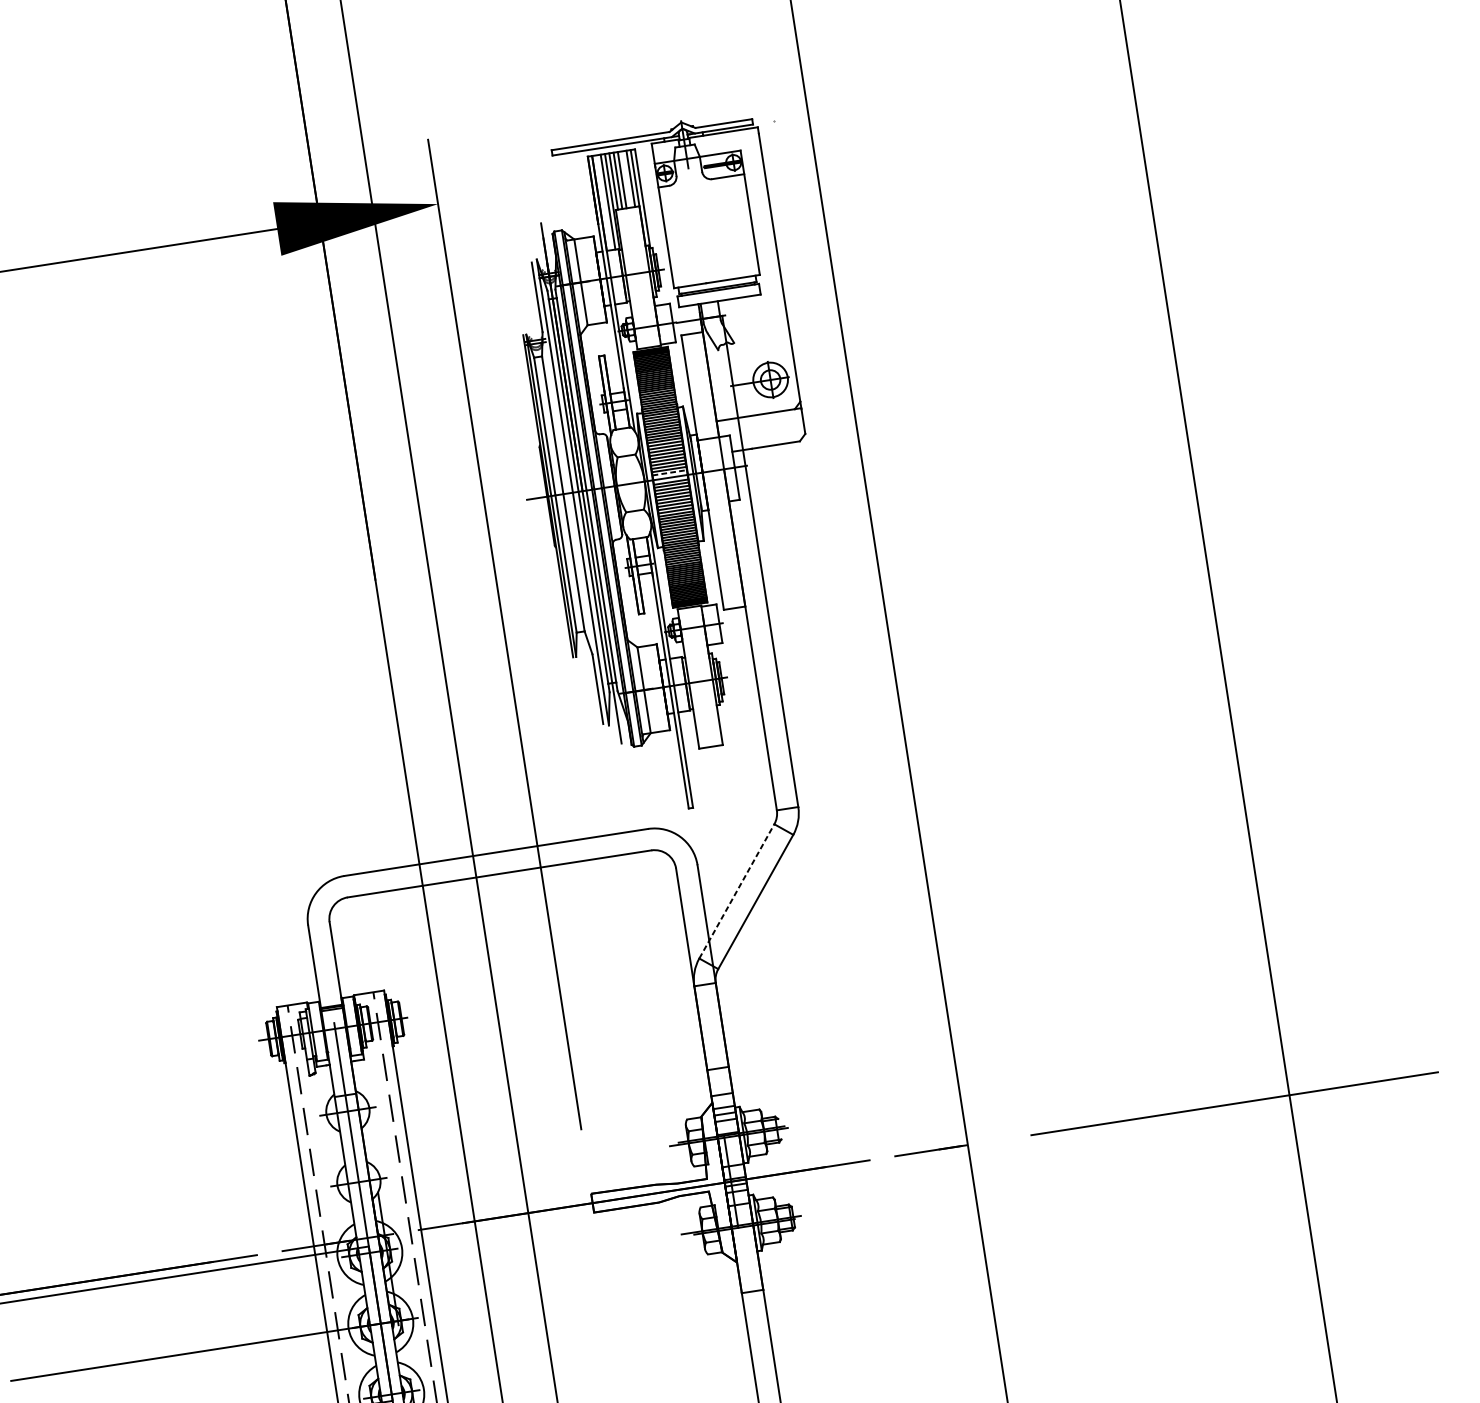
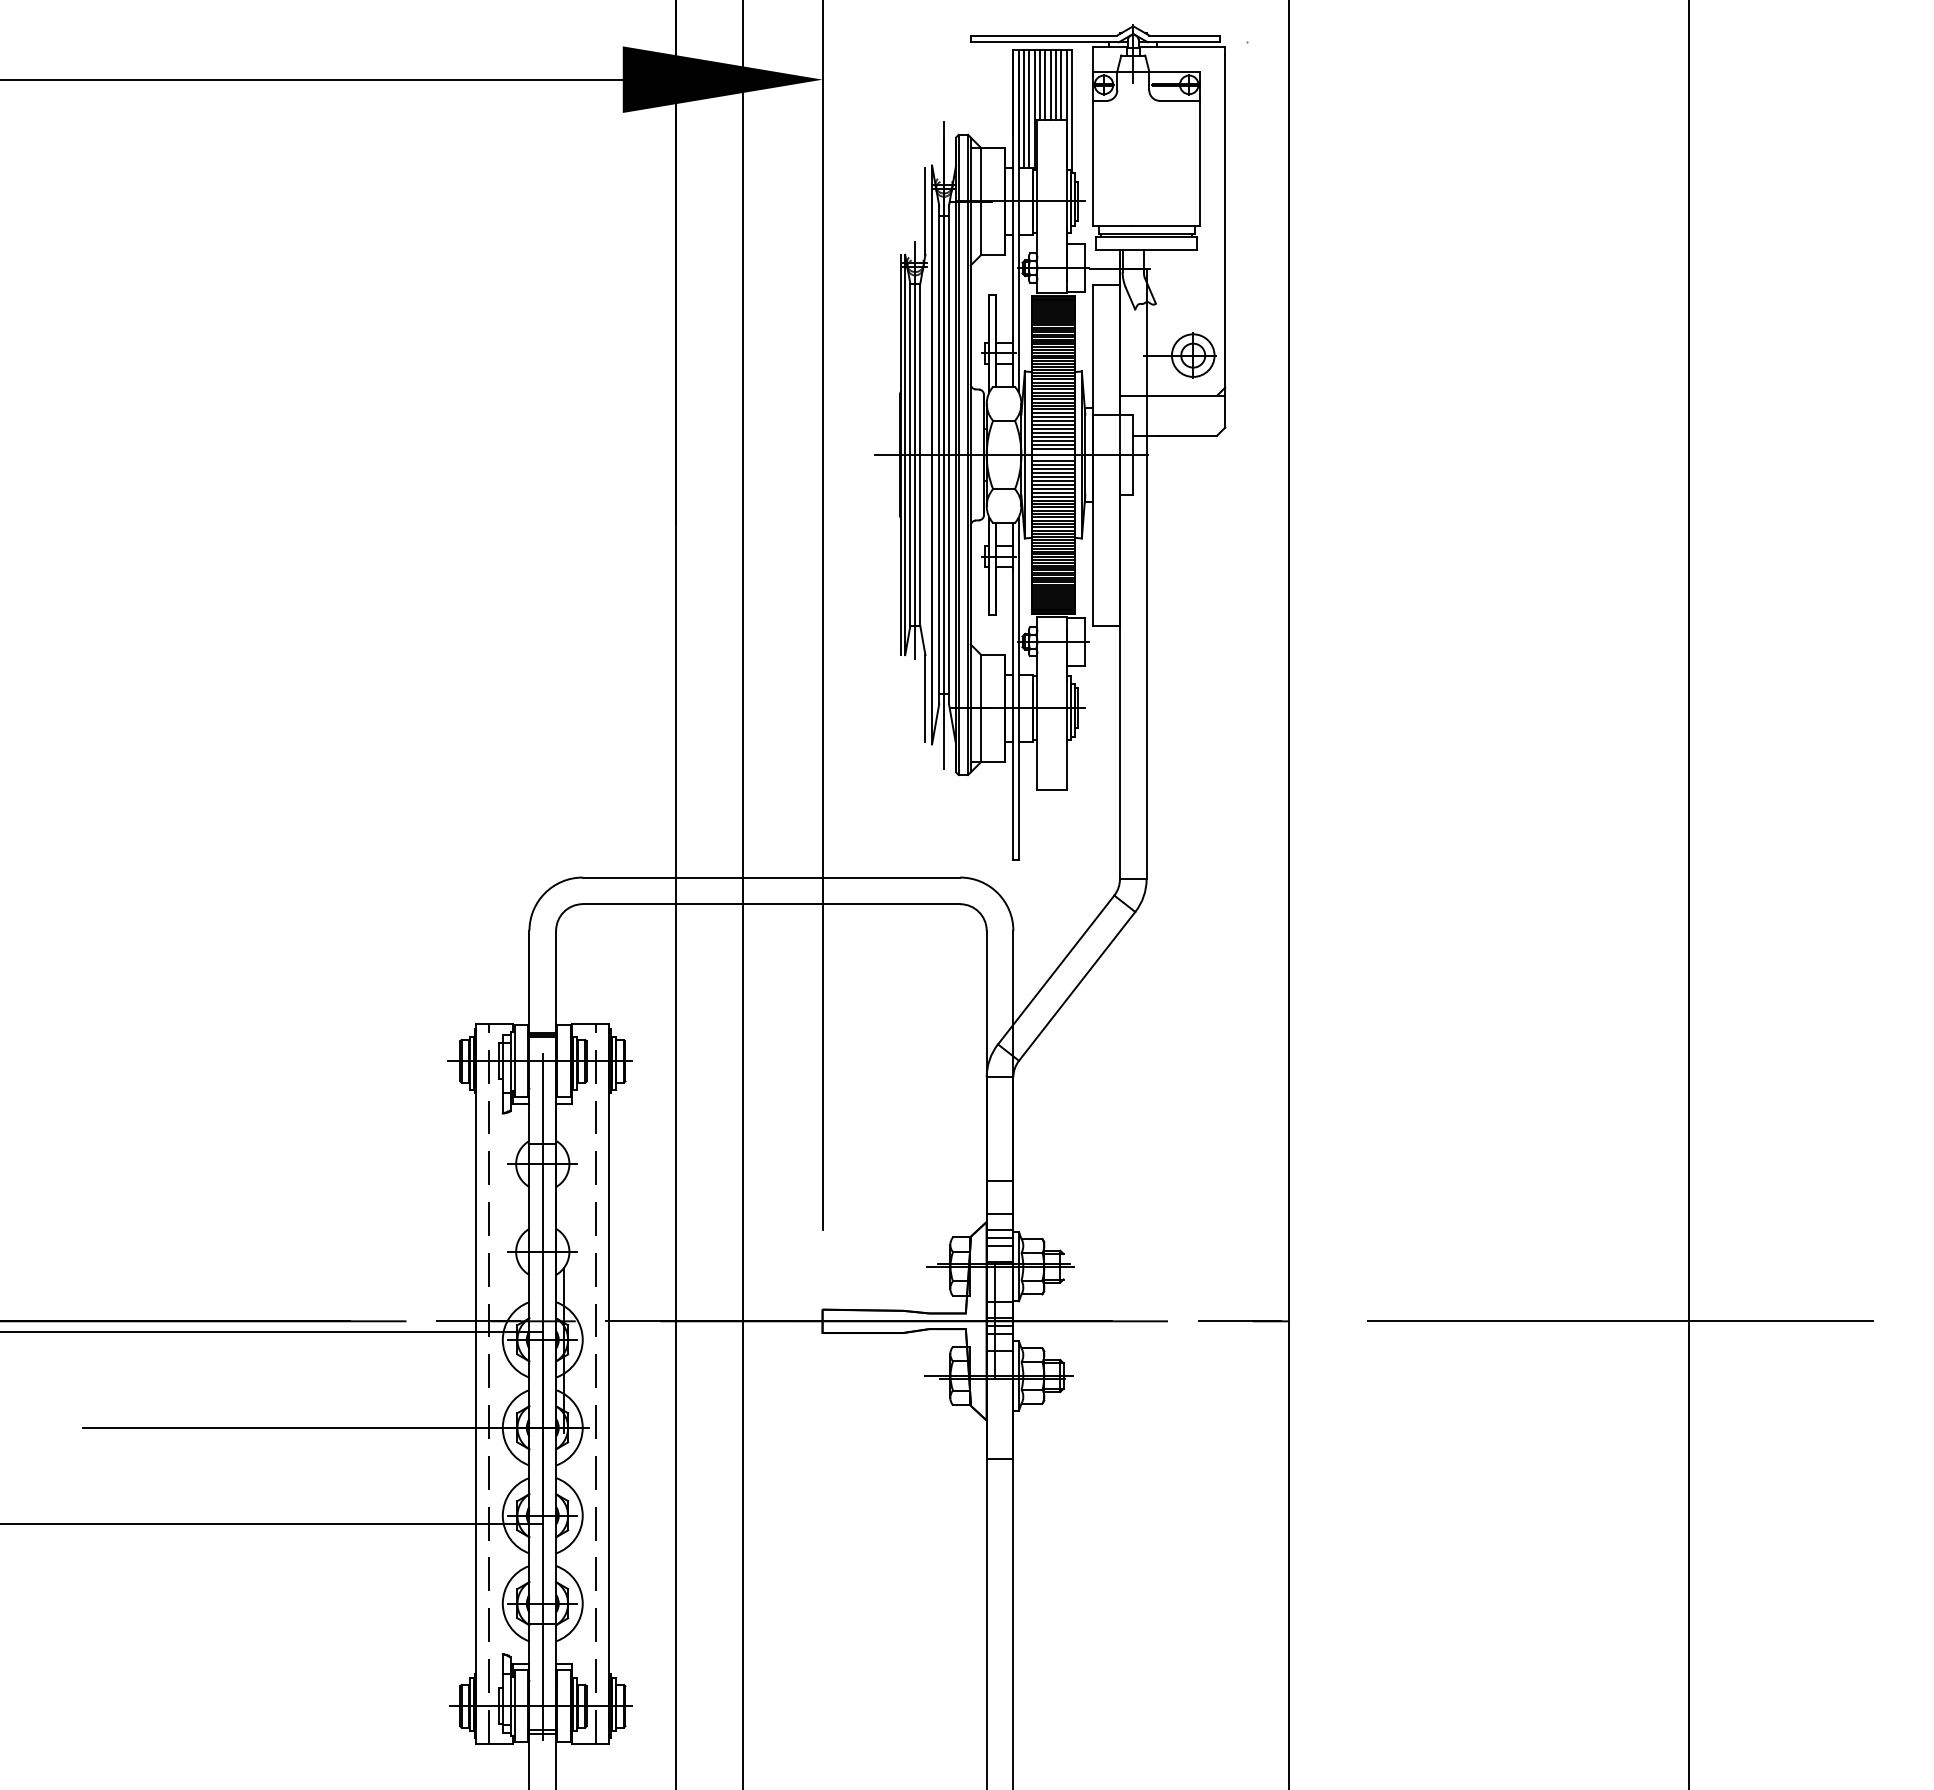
line: (626, 179) -> (1056, 85), added
line: (604, 202) -> (1024, 109), added
line: (669, 472) -> (1053, 449), dashed -> solid
line: (558, 490) -> (915, 450), added
line: (737, 890) -> (1056, 969), dashed -> solid

